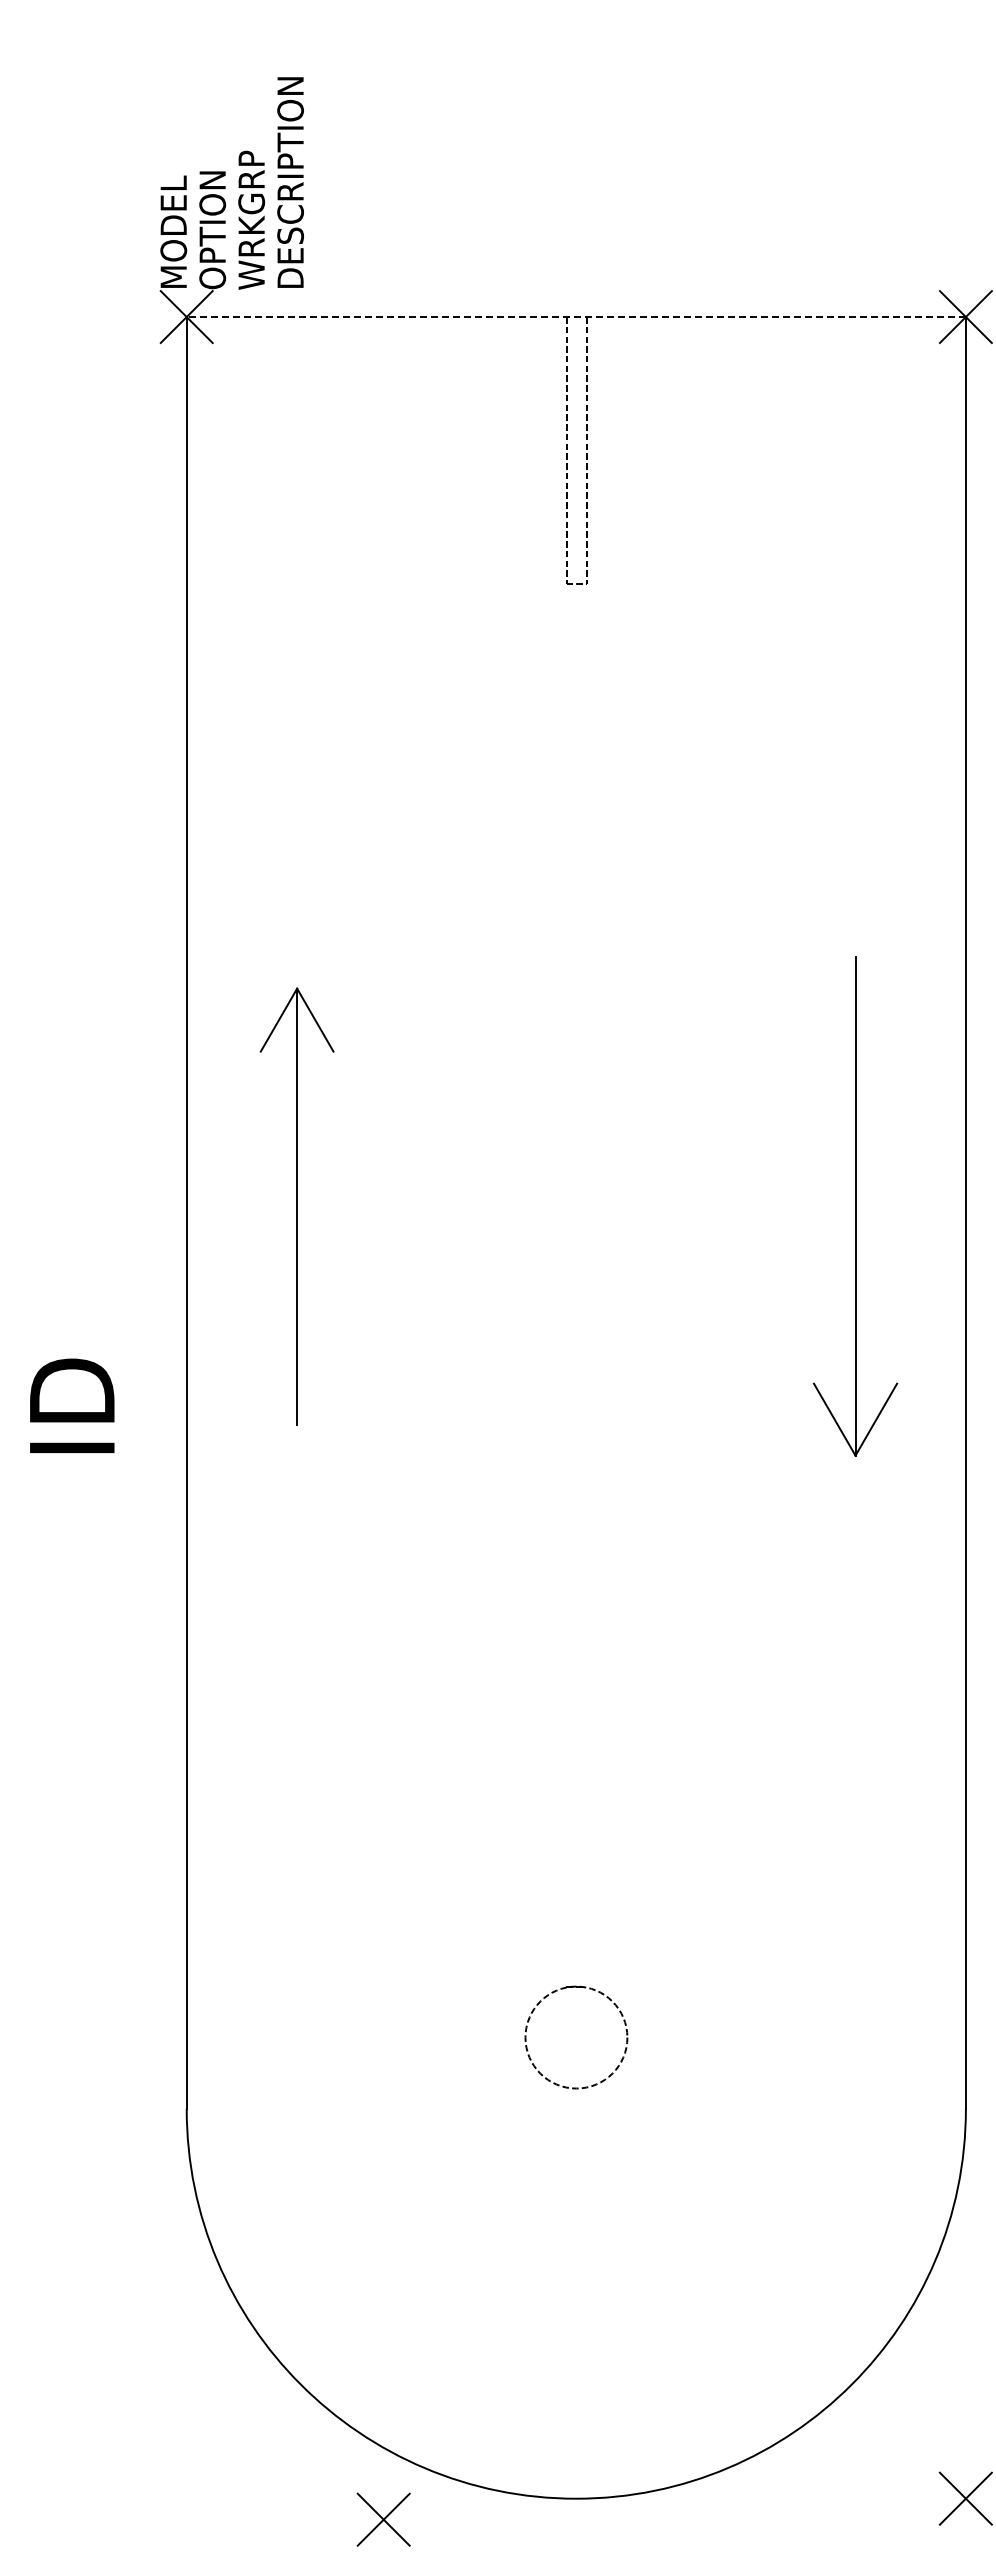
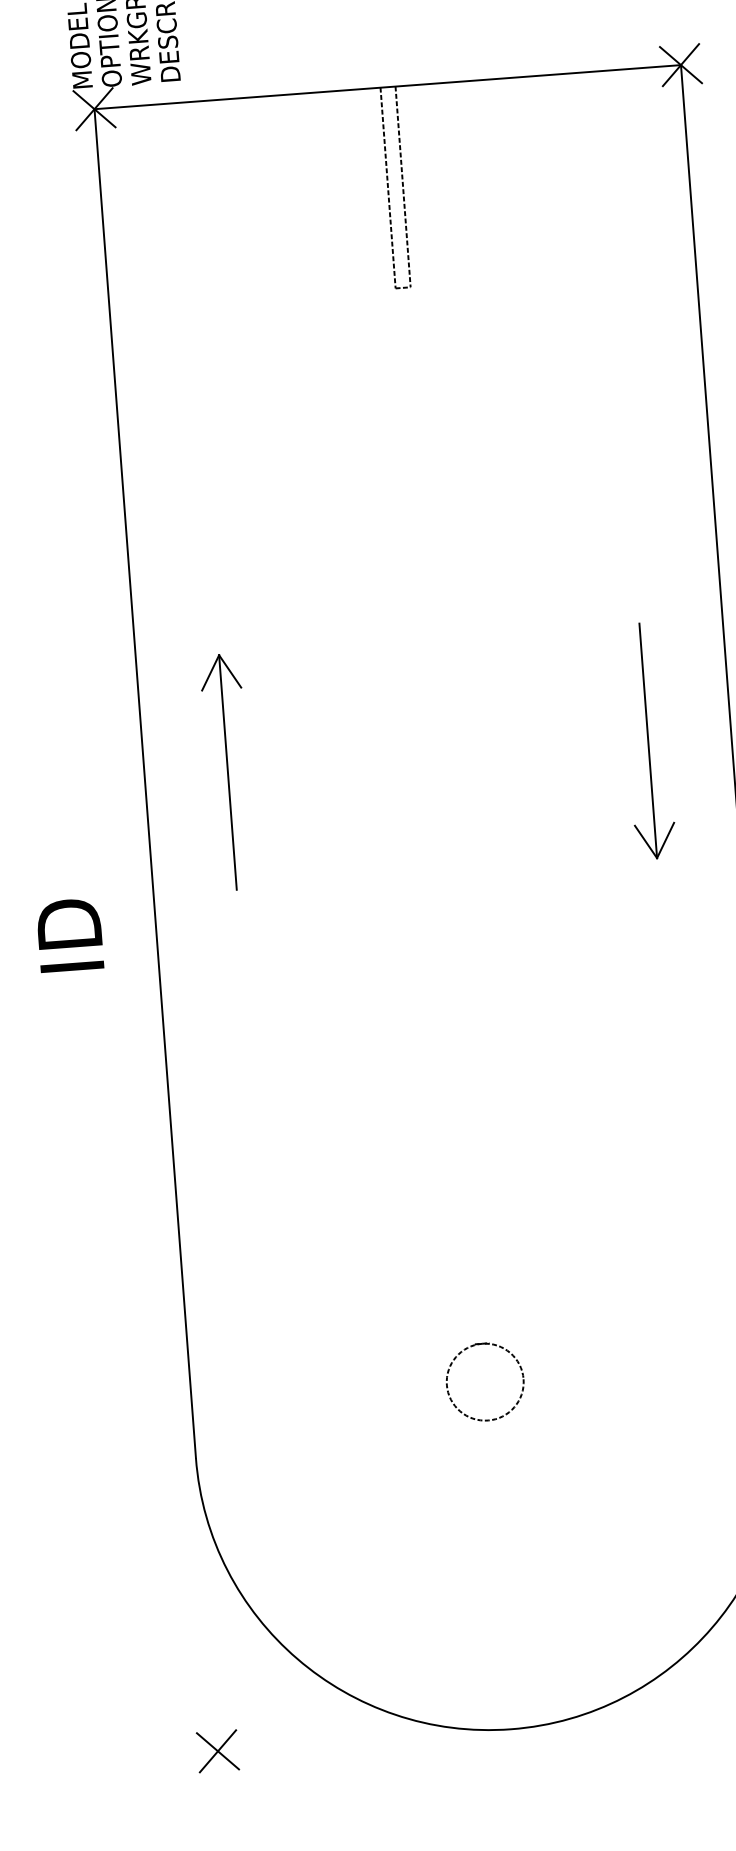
line: (576, 317) -> (387, 87), dashed -> solid
part: (296, 1205) -> (227, 771), size x0.71
part: (855, 1206) -> (648, 740), size x0.62
part: (383, 2519) -> (217, 1751), moved

